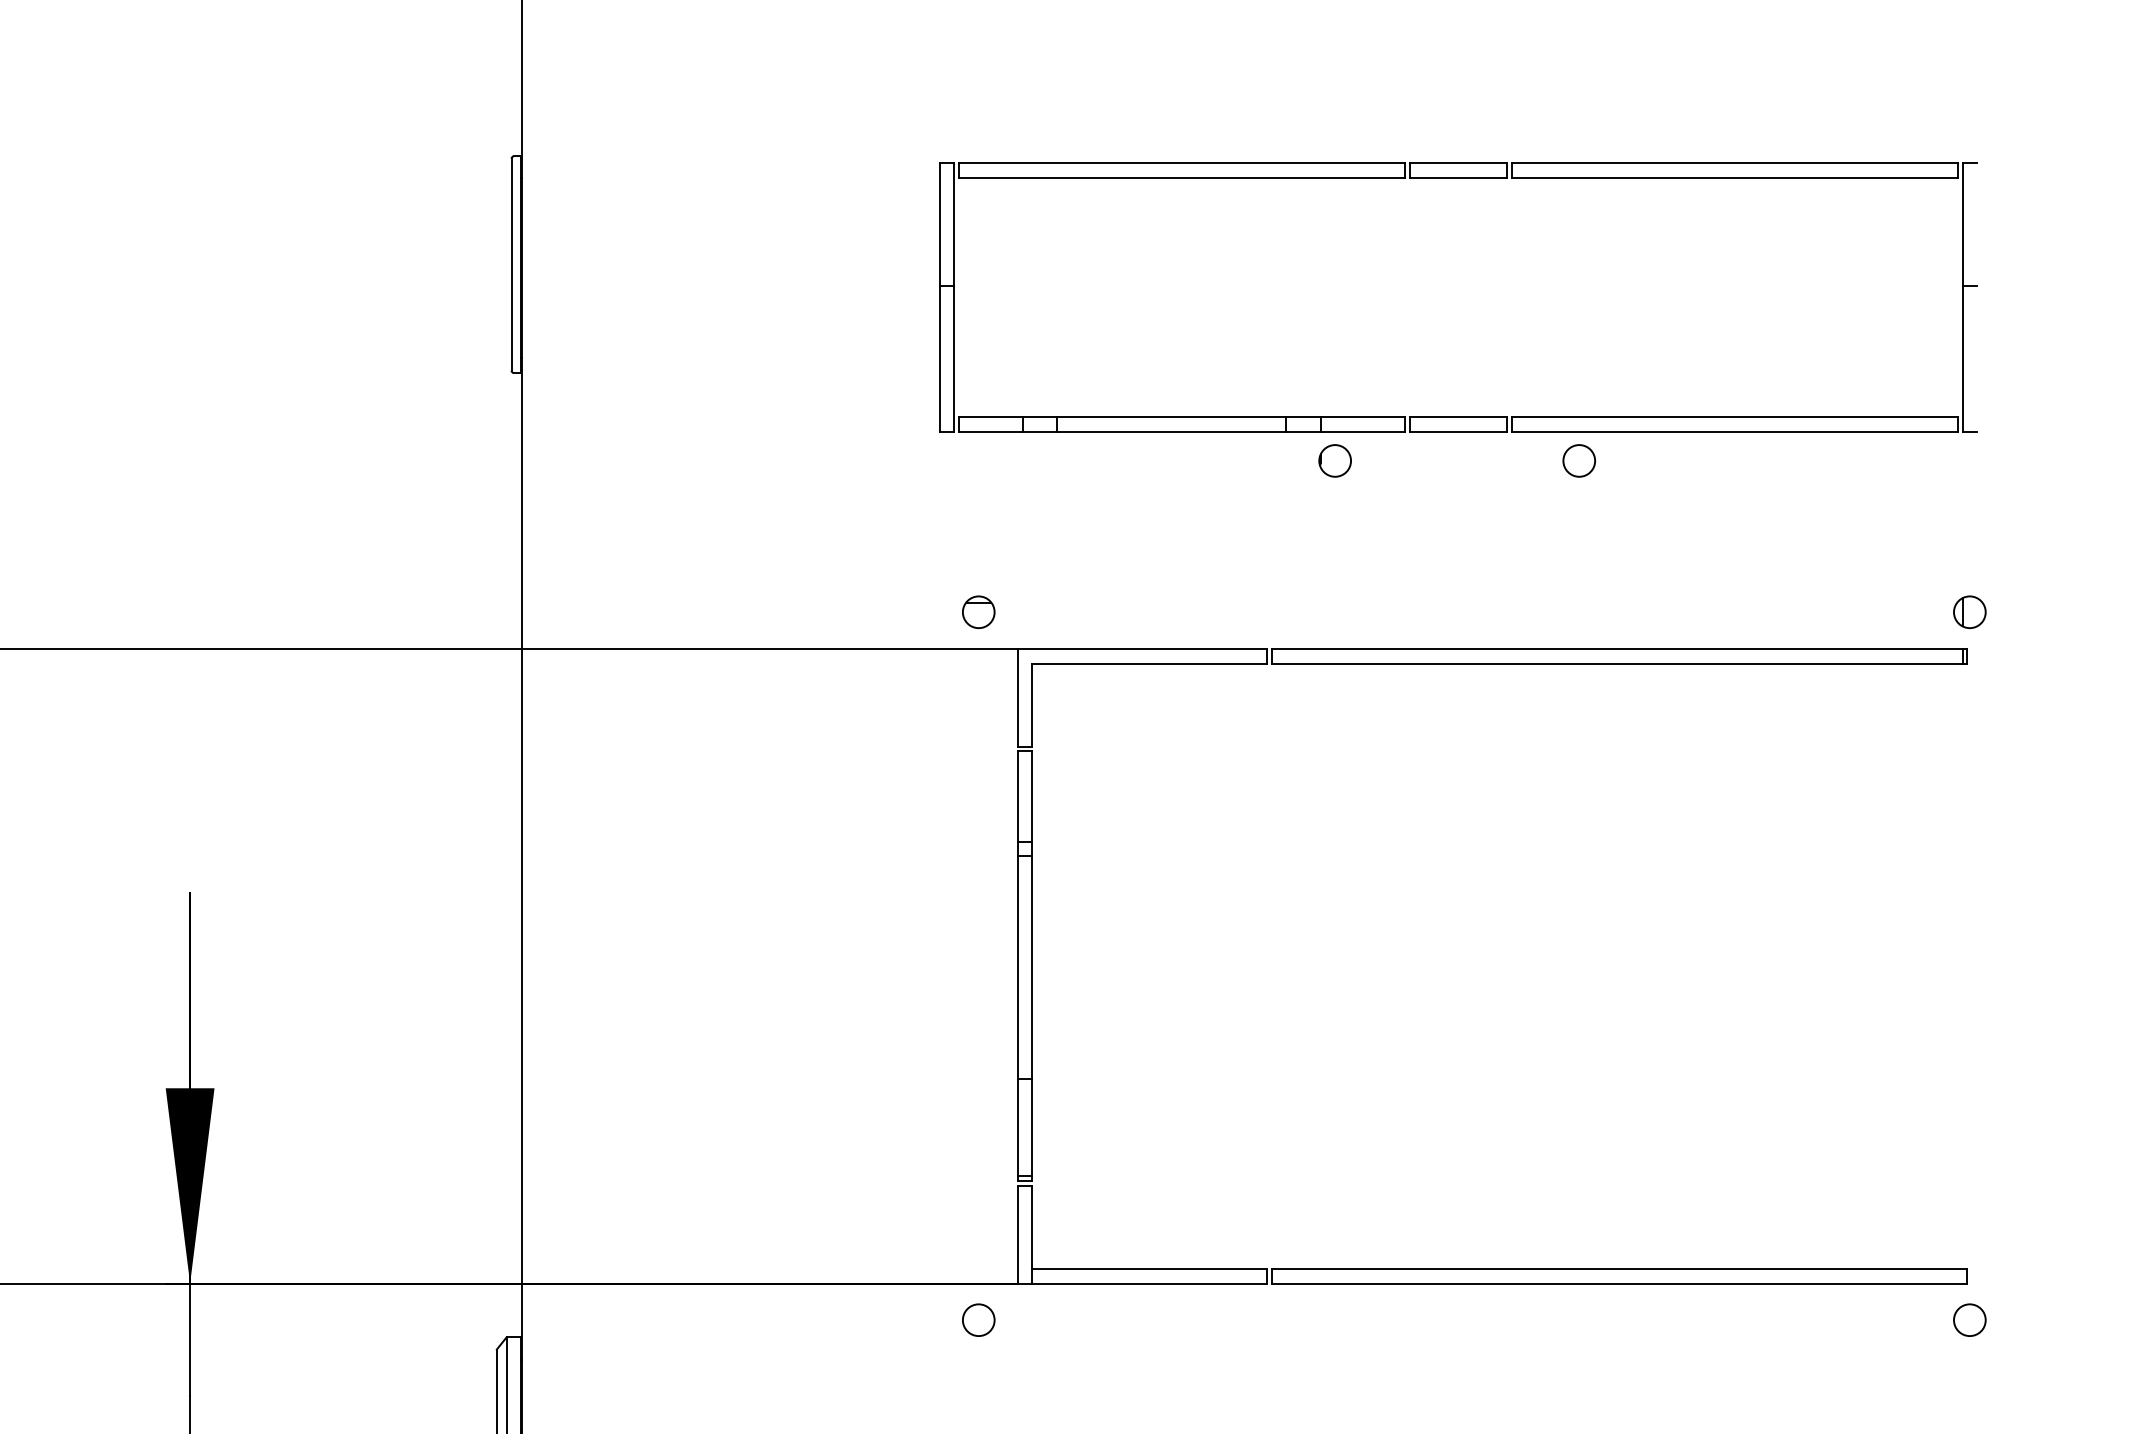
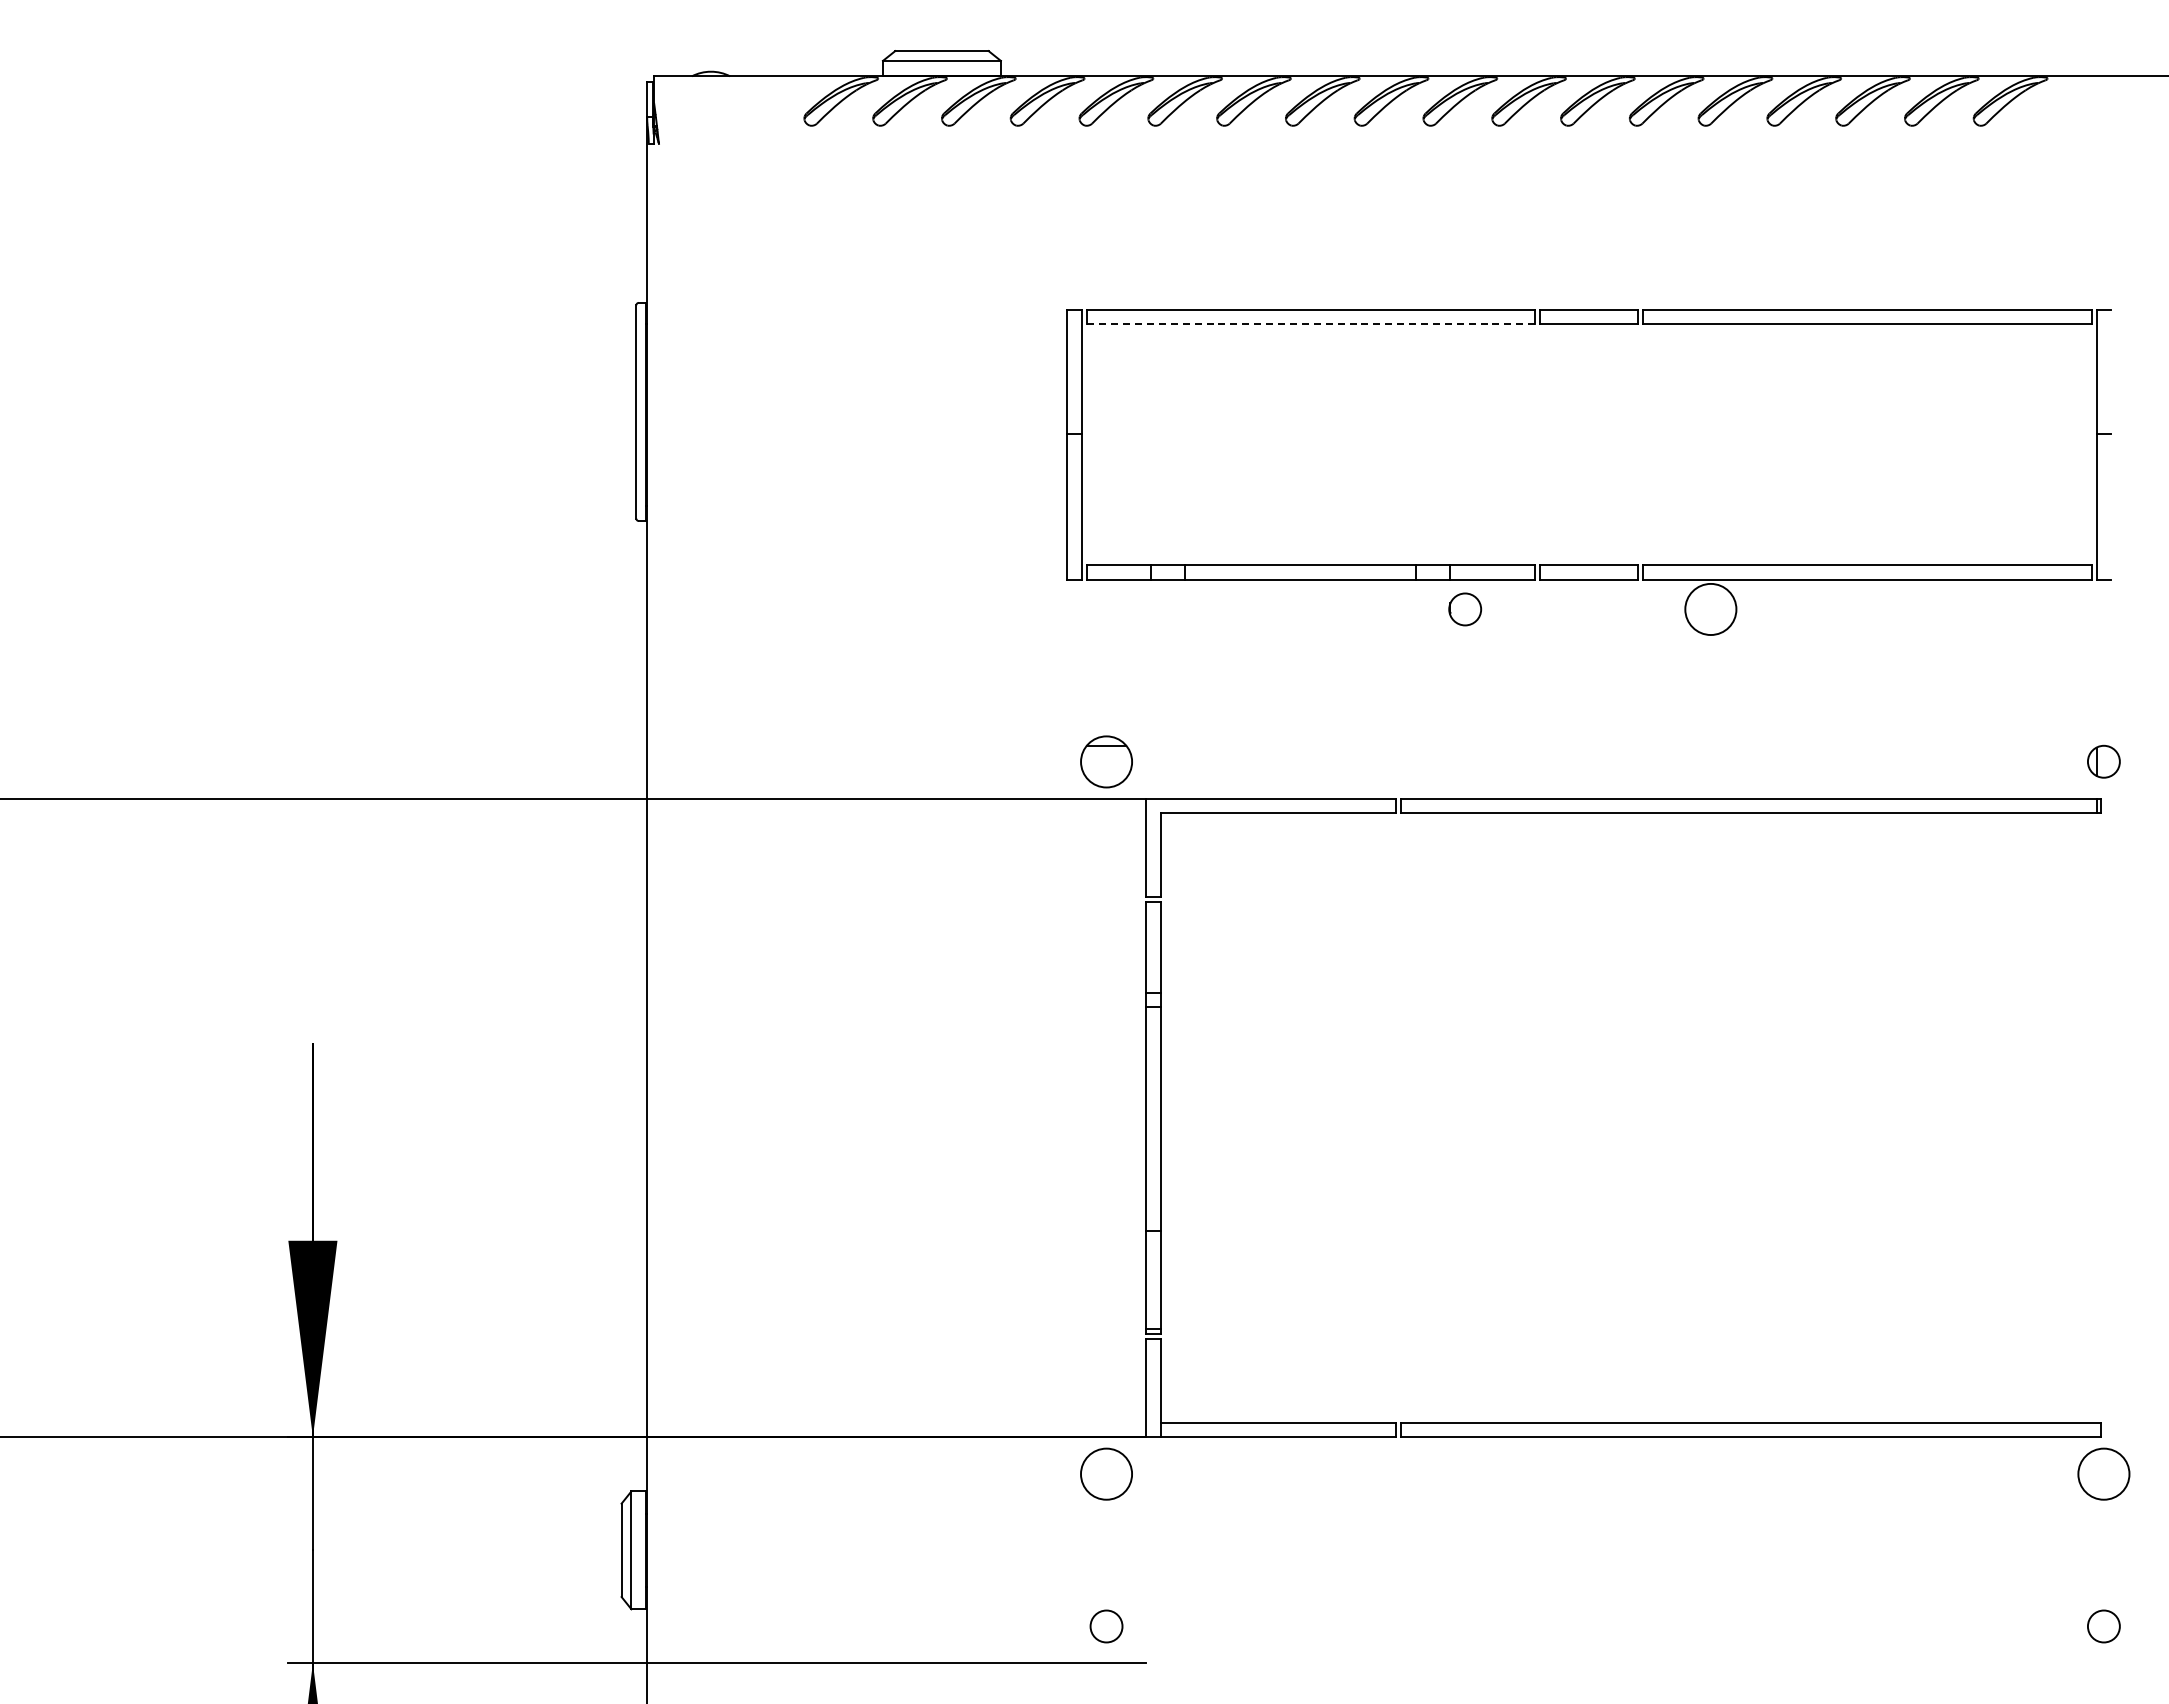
line: (1181, 177) -> (1310, 324), solid -> dashed
circle: (1578, 460) -> (1710, 609), size x1.6
part: (978, 612) -> (1106, 761), size x1.6
circle: (978, 1320) -> (1106, 1474), size x1.6
circle: (1969, 1320) -> (2103, 1474), size x1.6

